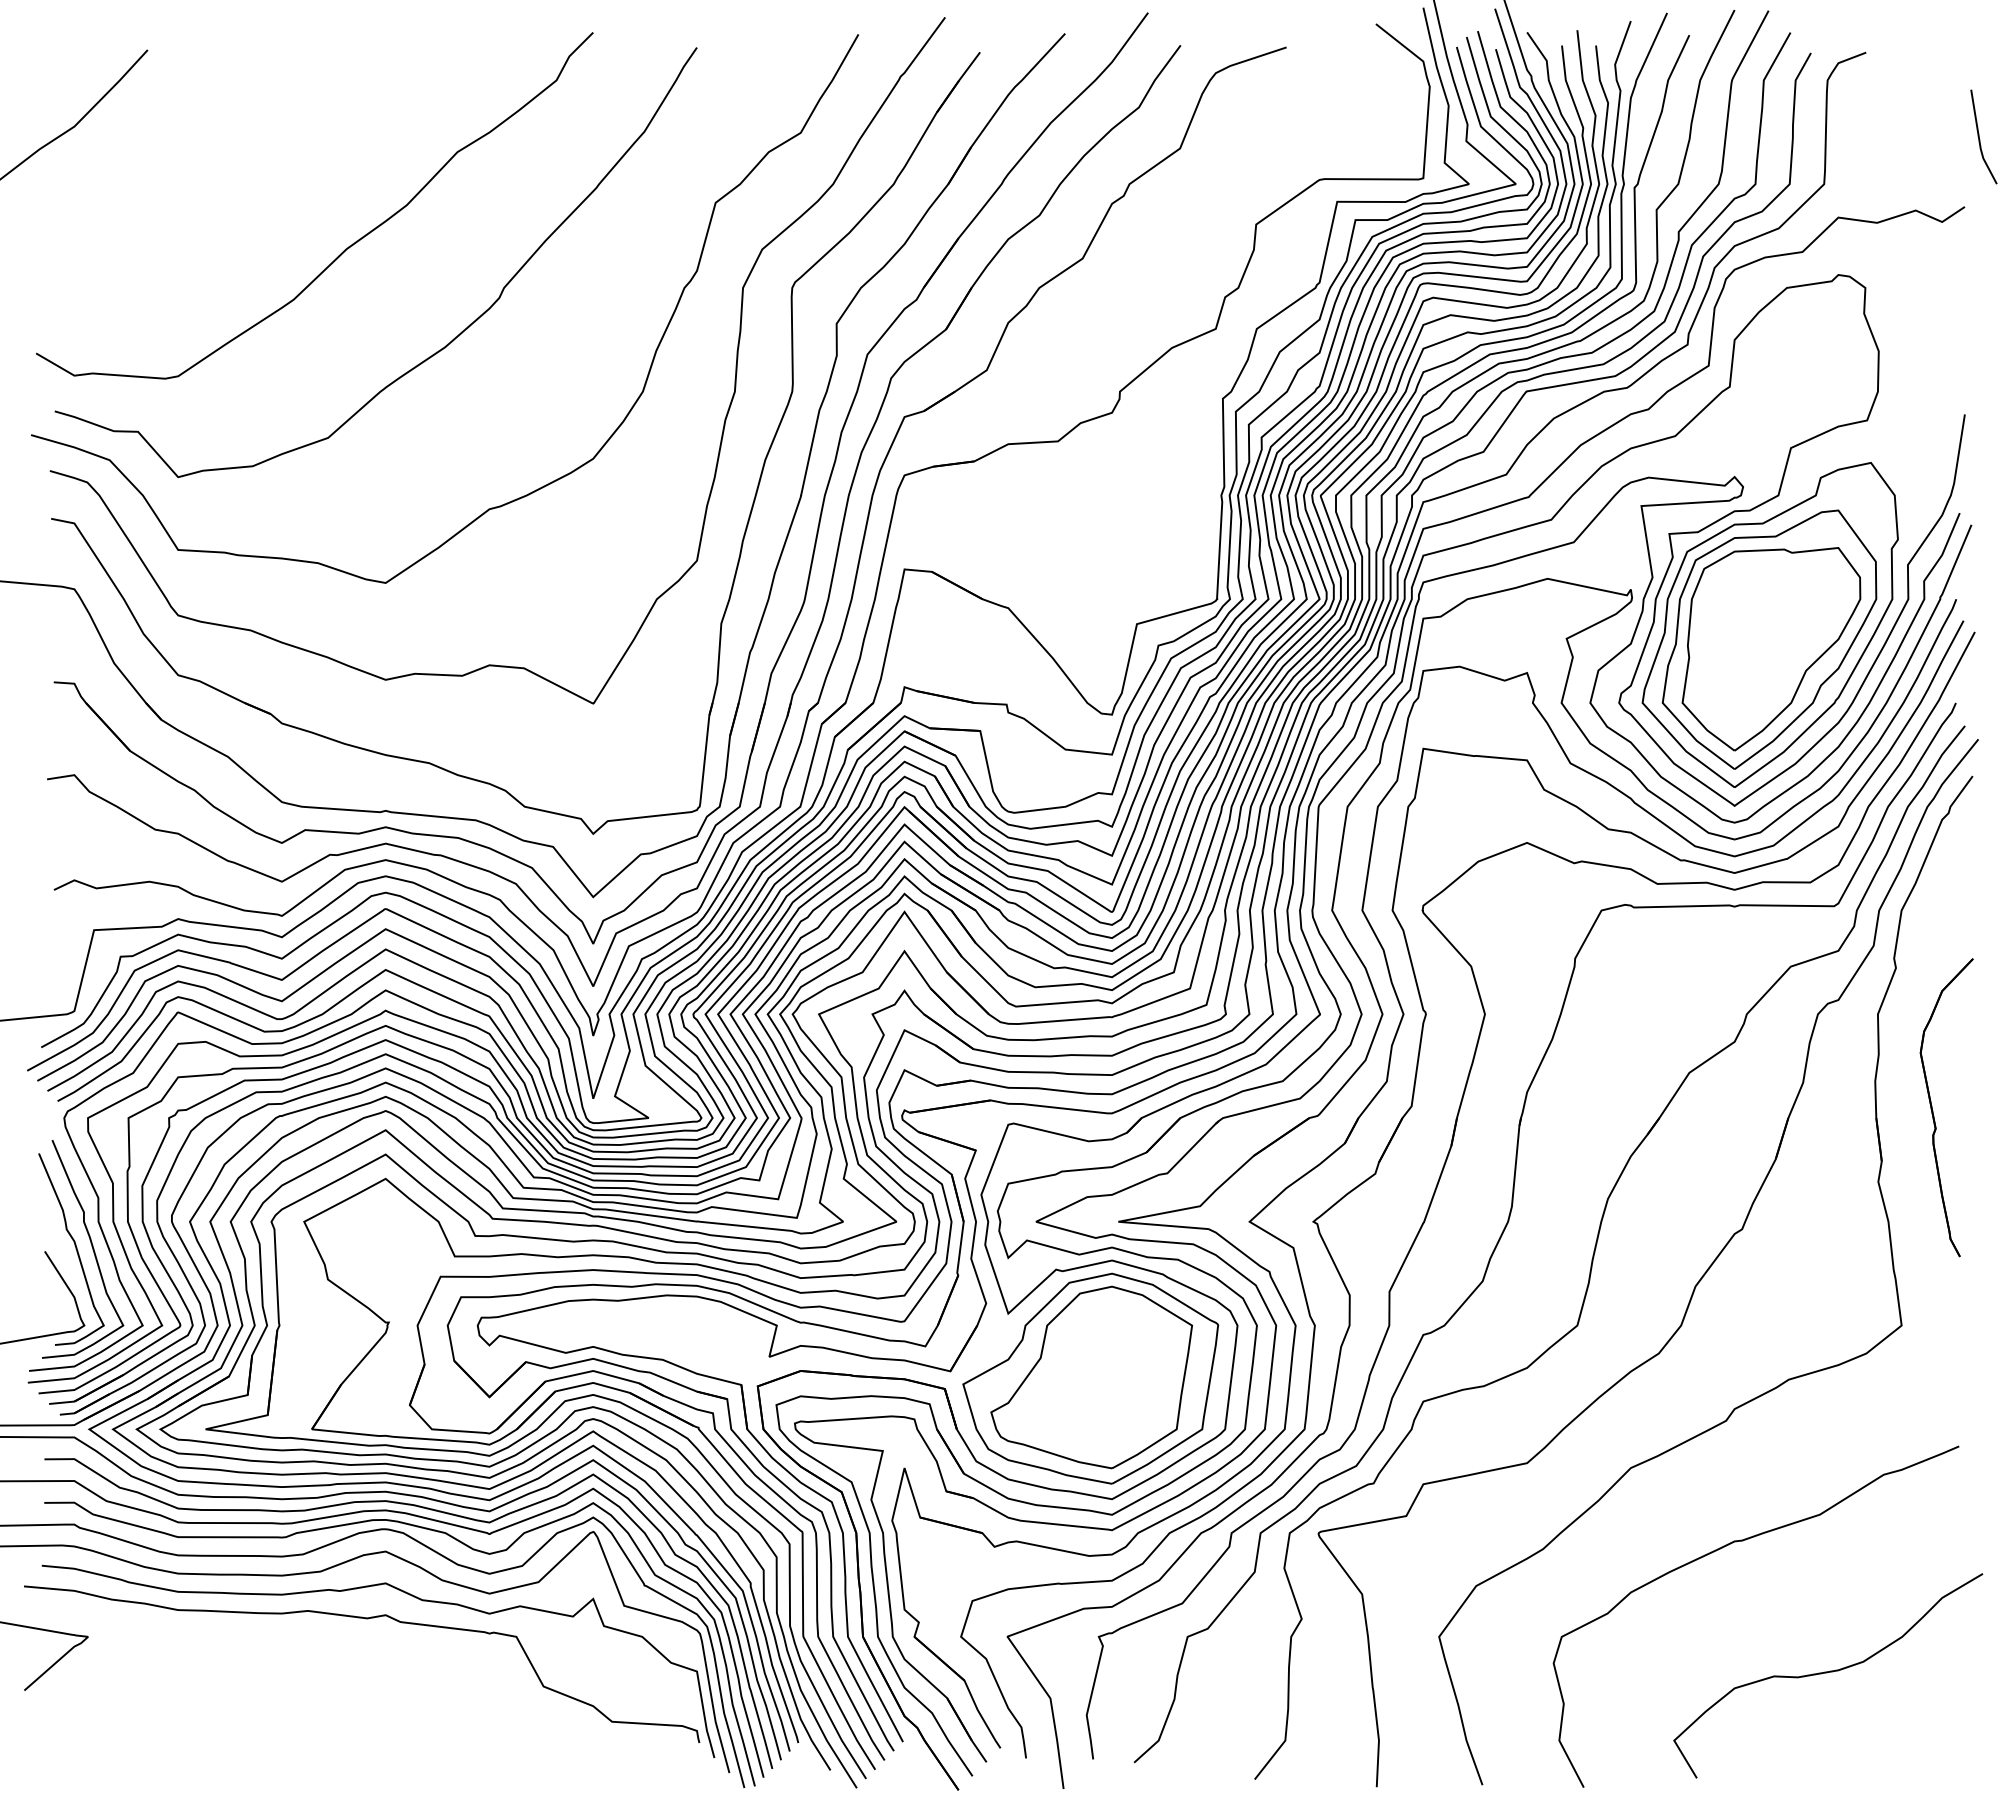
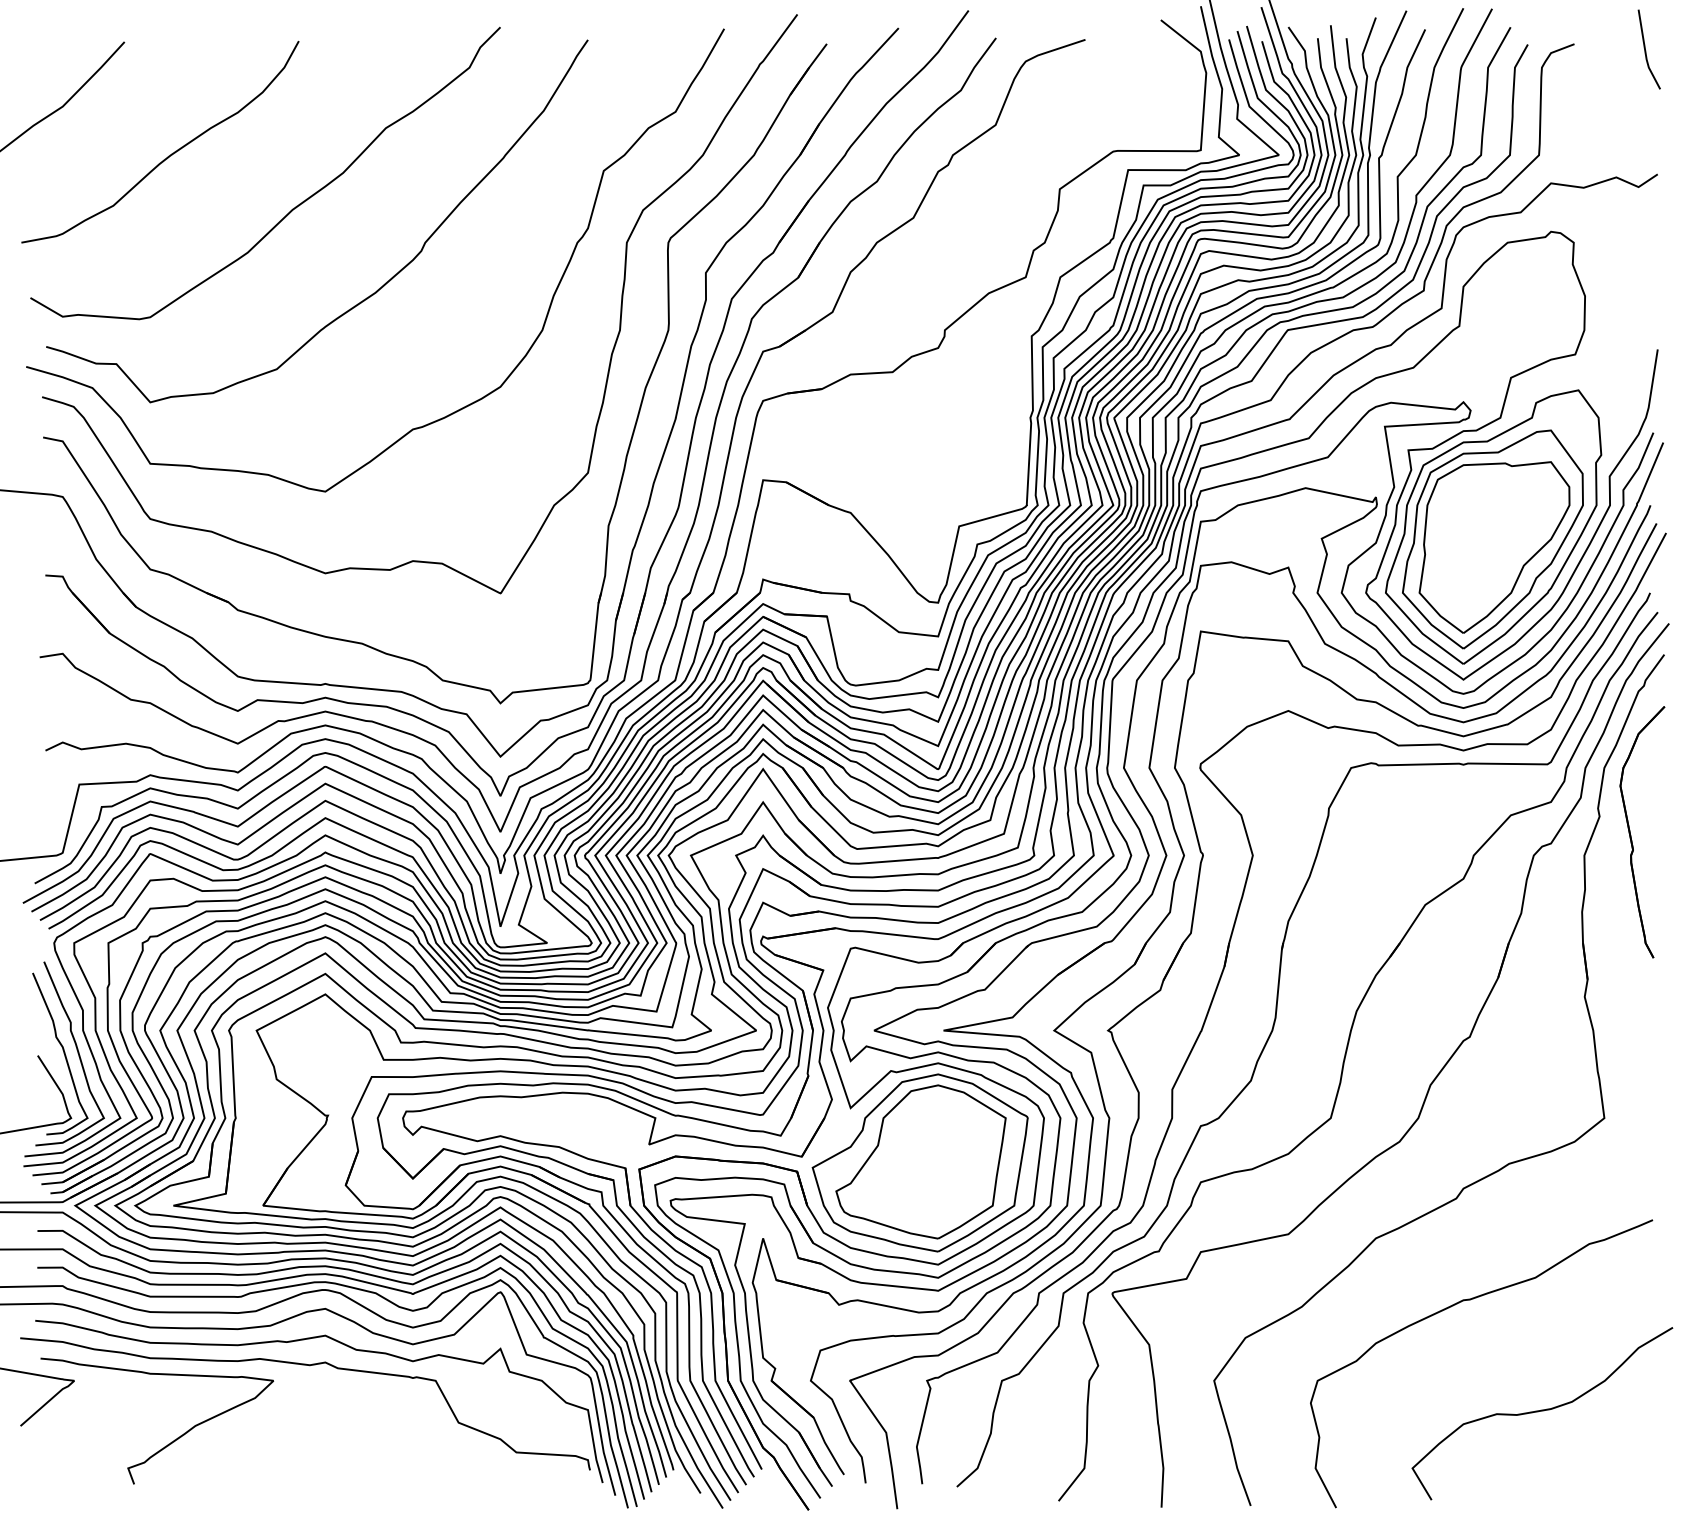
line: (1979, 136) -> (1645, 49), moved
curve: (201, 183) -> (169, 154), added
part: (1933, 1110) -> (1631, 834), moved
curve: (204, 1708) -> (172, 1441), added

